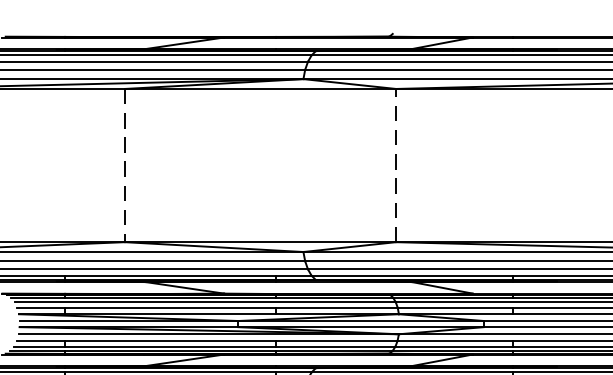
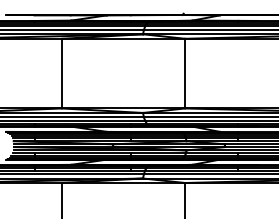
line: (124, 165) -> (61, 73), dashed -> solid
line: (396, 165) -> (185, 73), dashed -> solid

